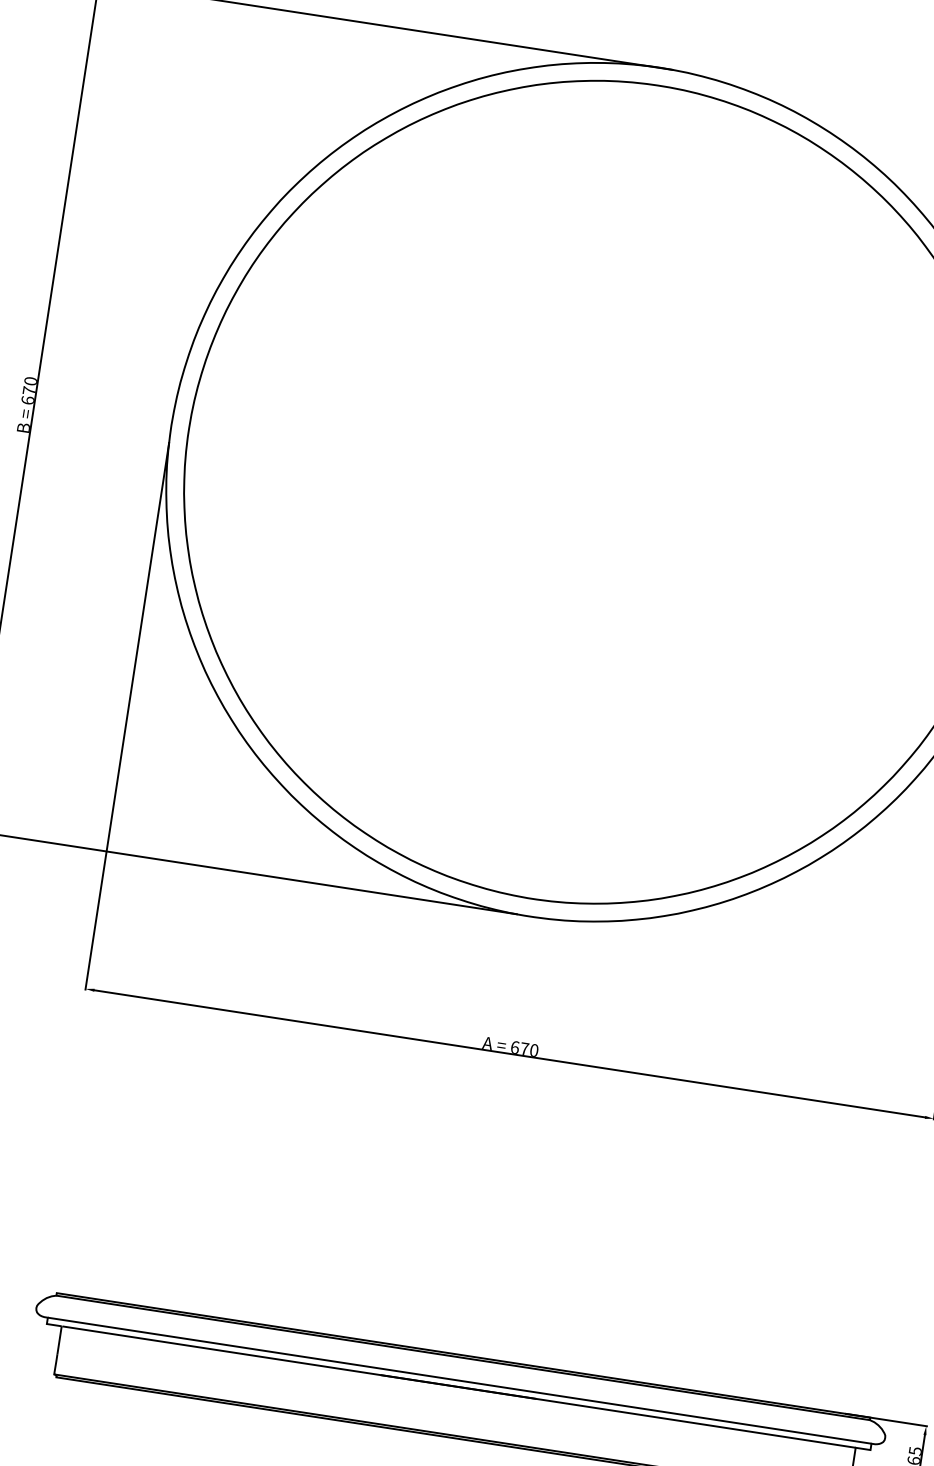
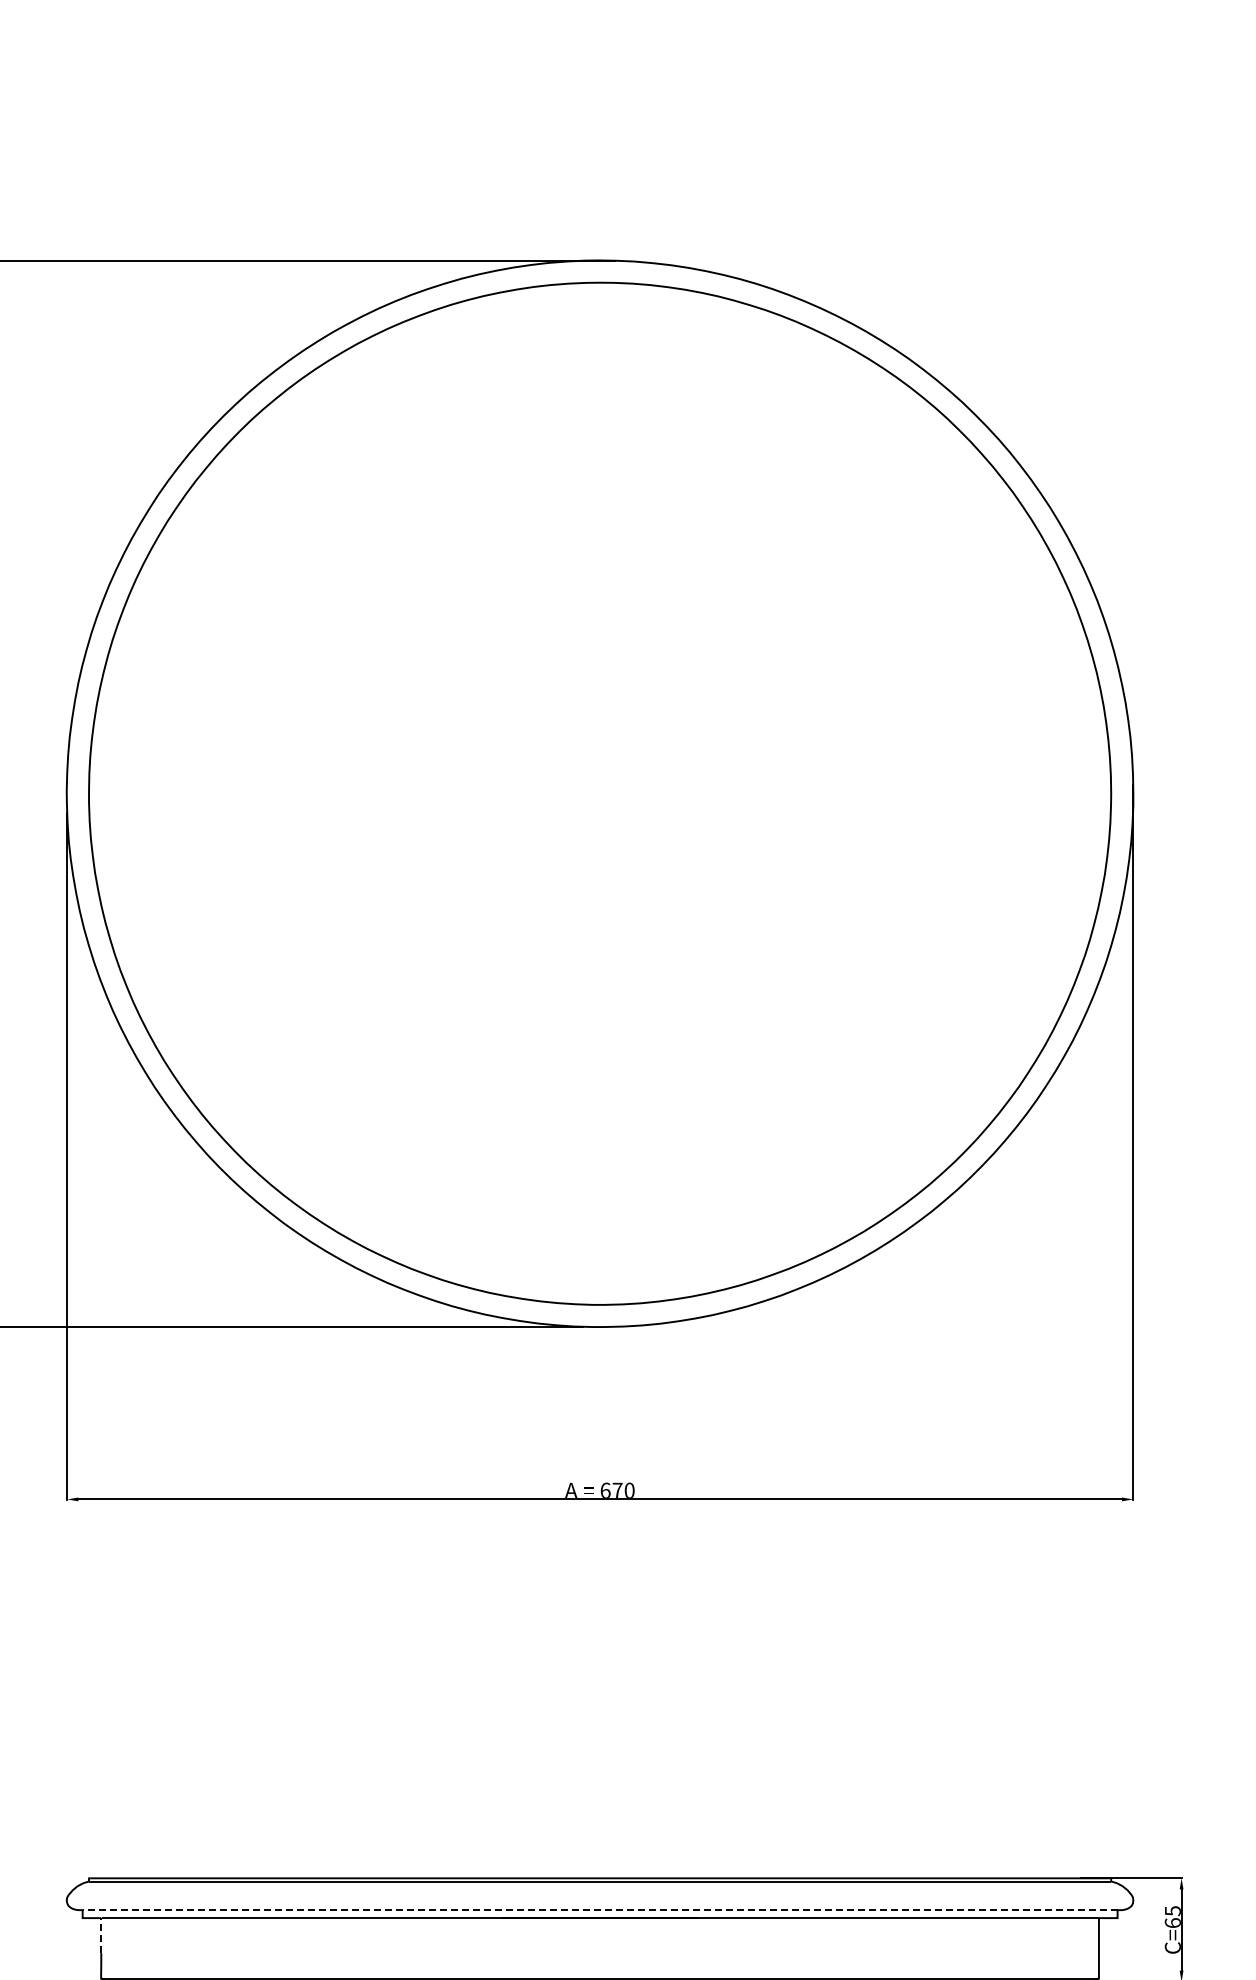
line: (59, 1340) -> (101, 1935), solid -> dashed
line: (459, 1380) -> (599, 1910), solid -> dashed

